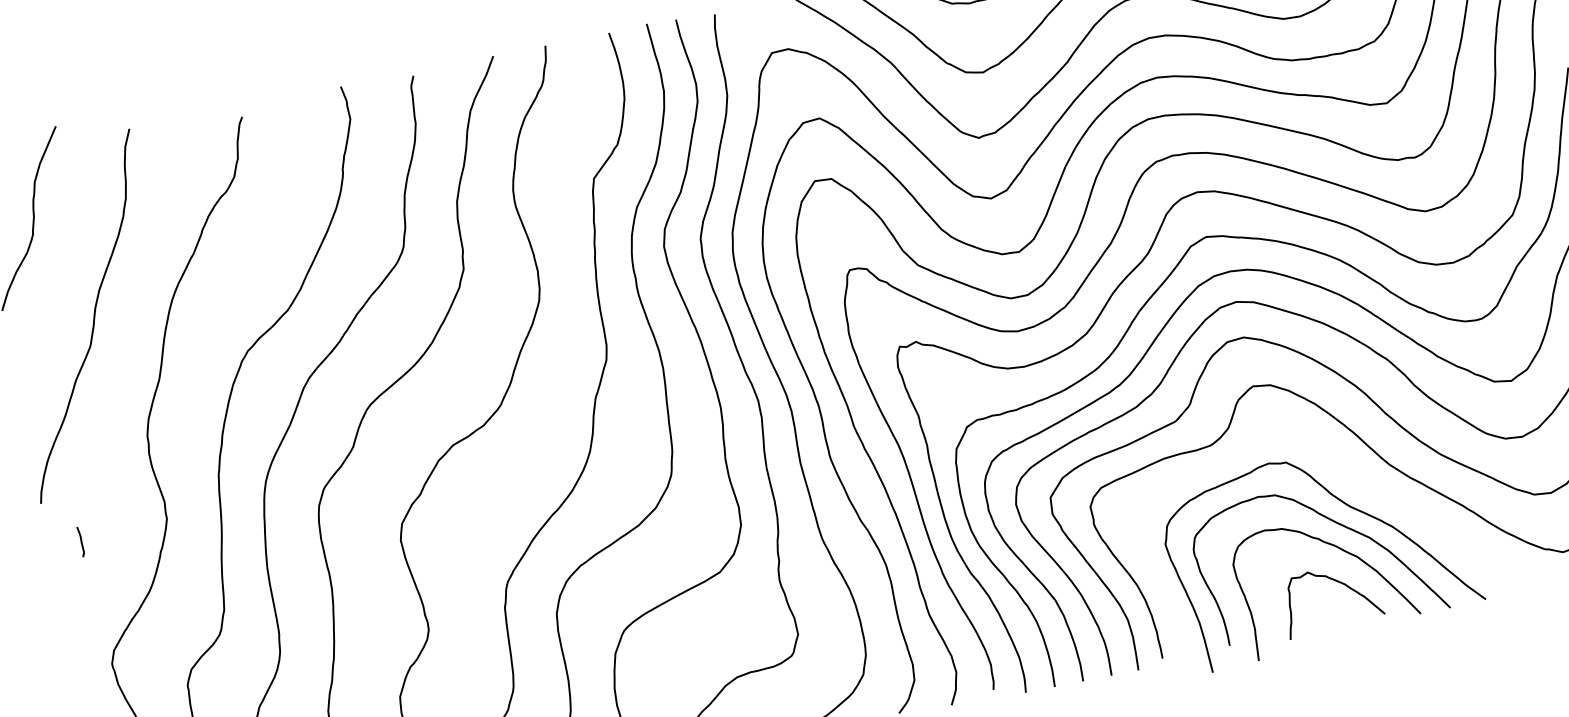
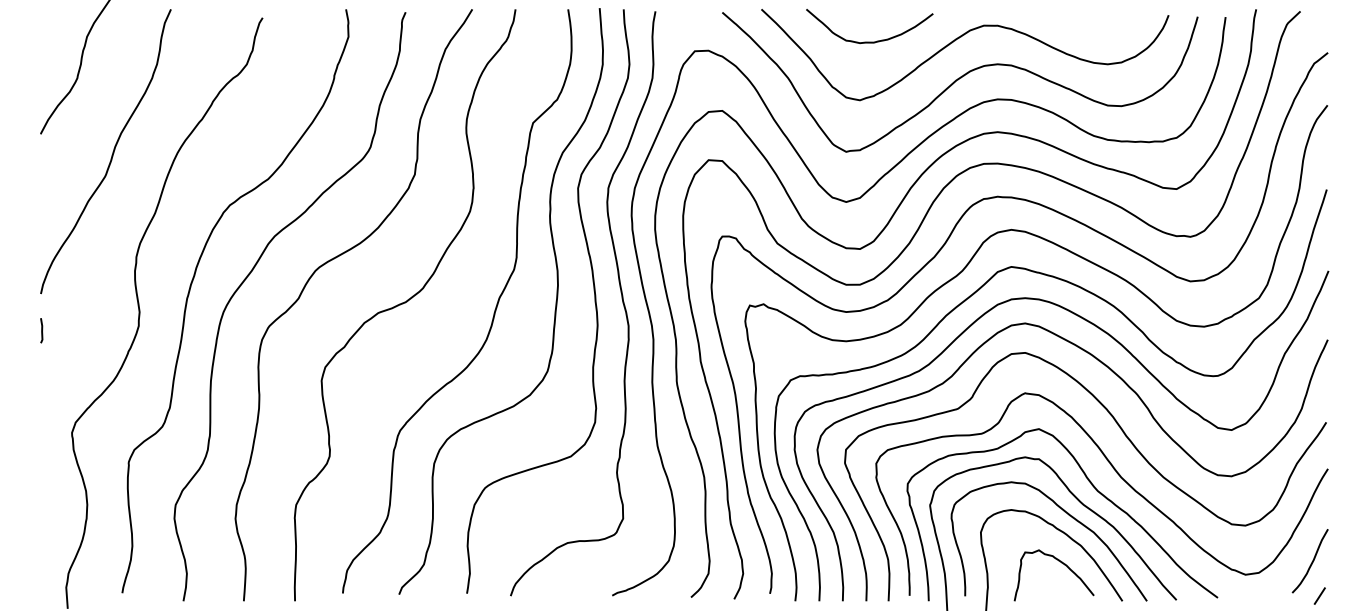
curve: (1355, 481) -> (1091, 485), added
line: (80, 541) -> (41, 330), moved

